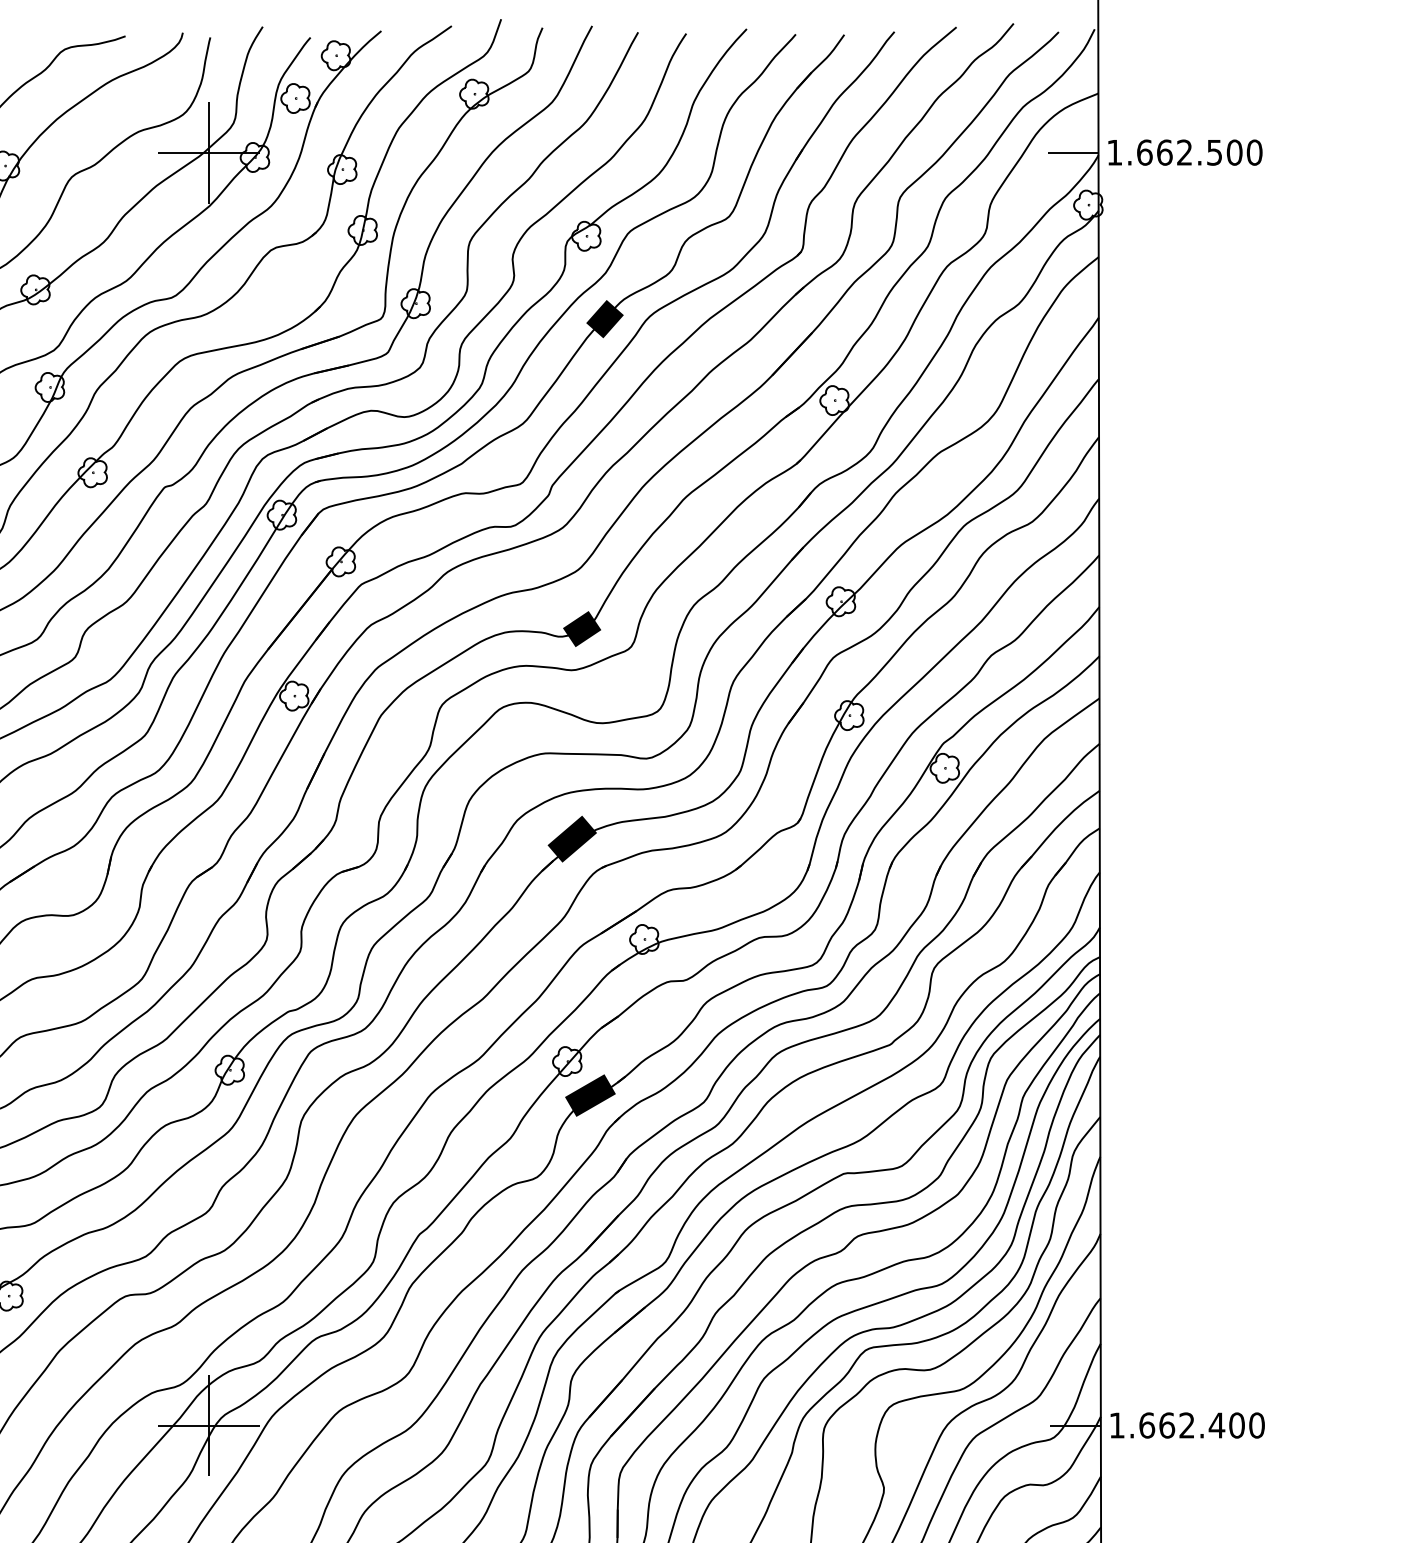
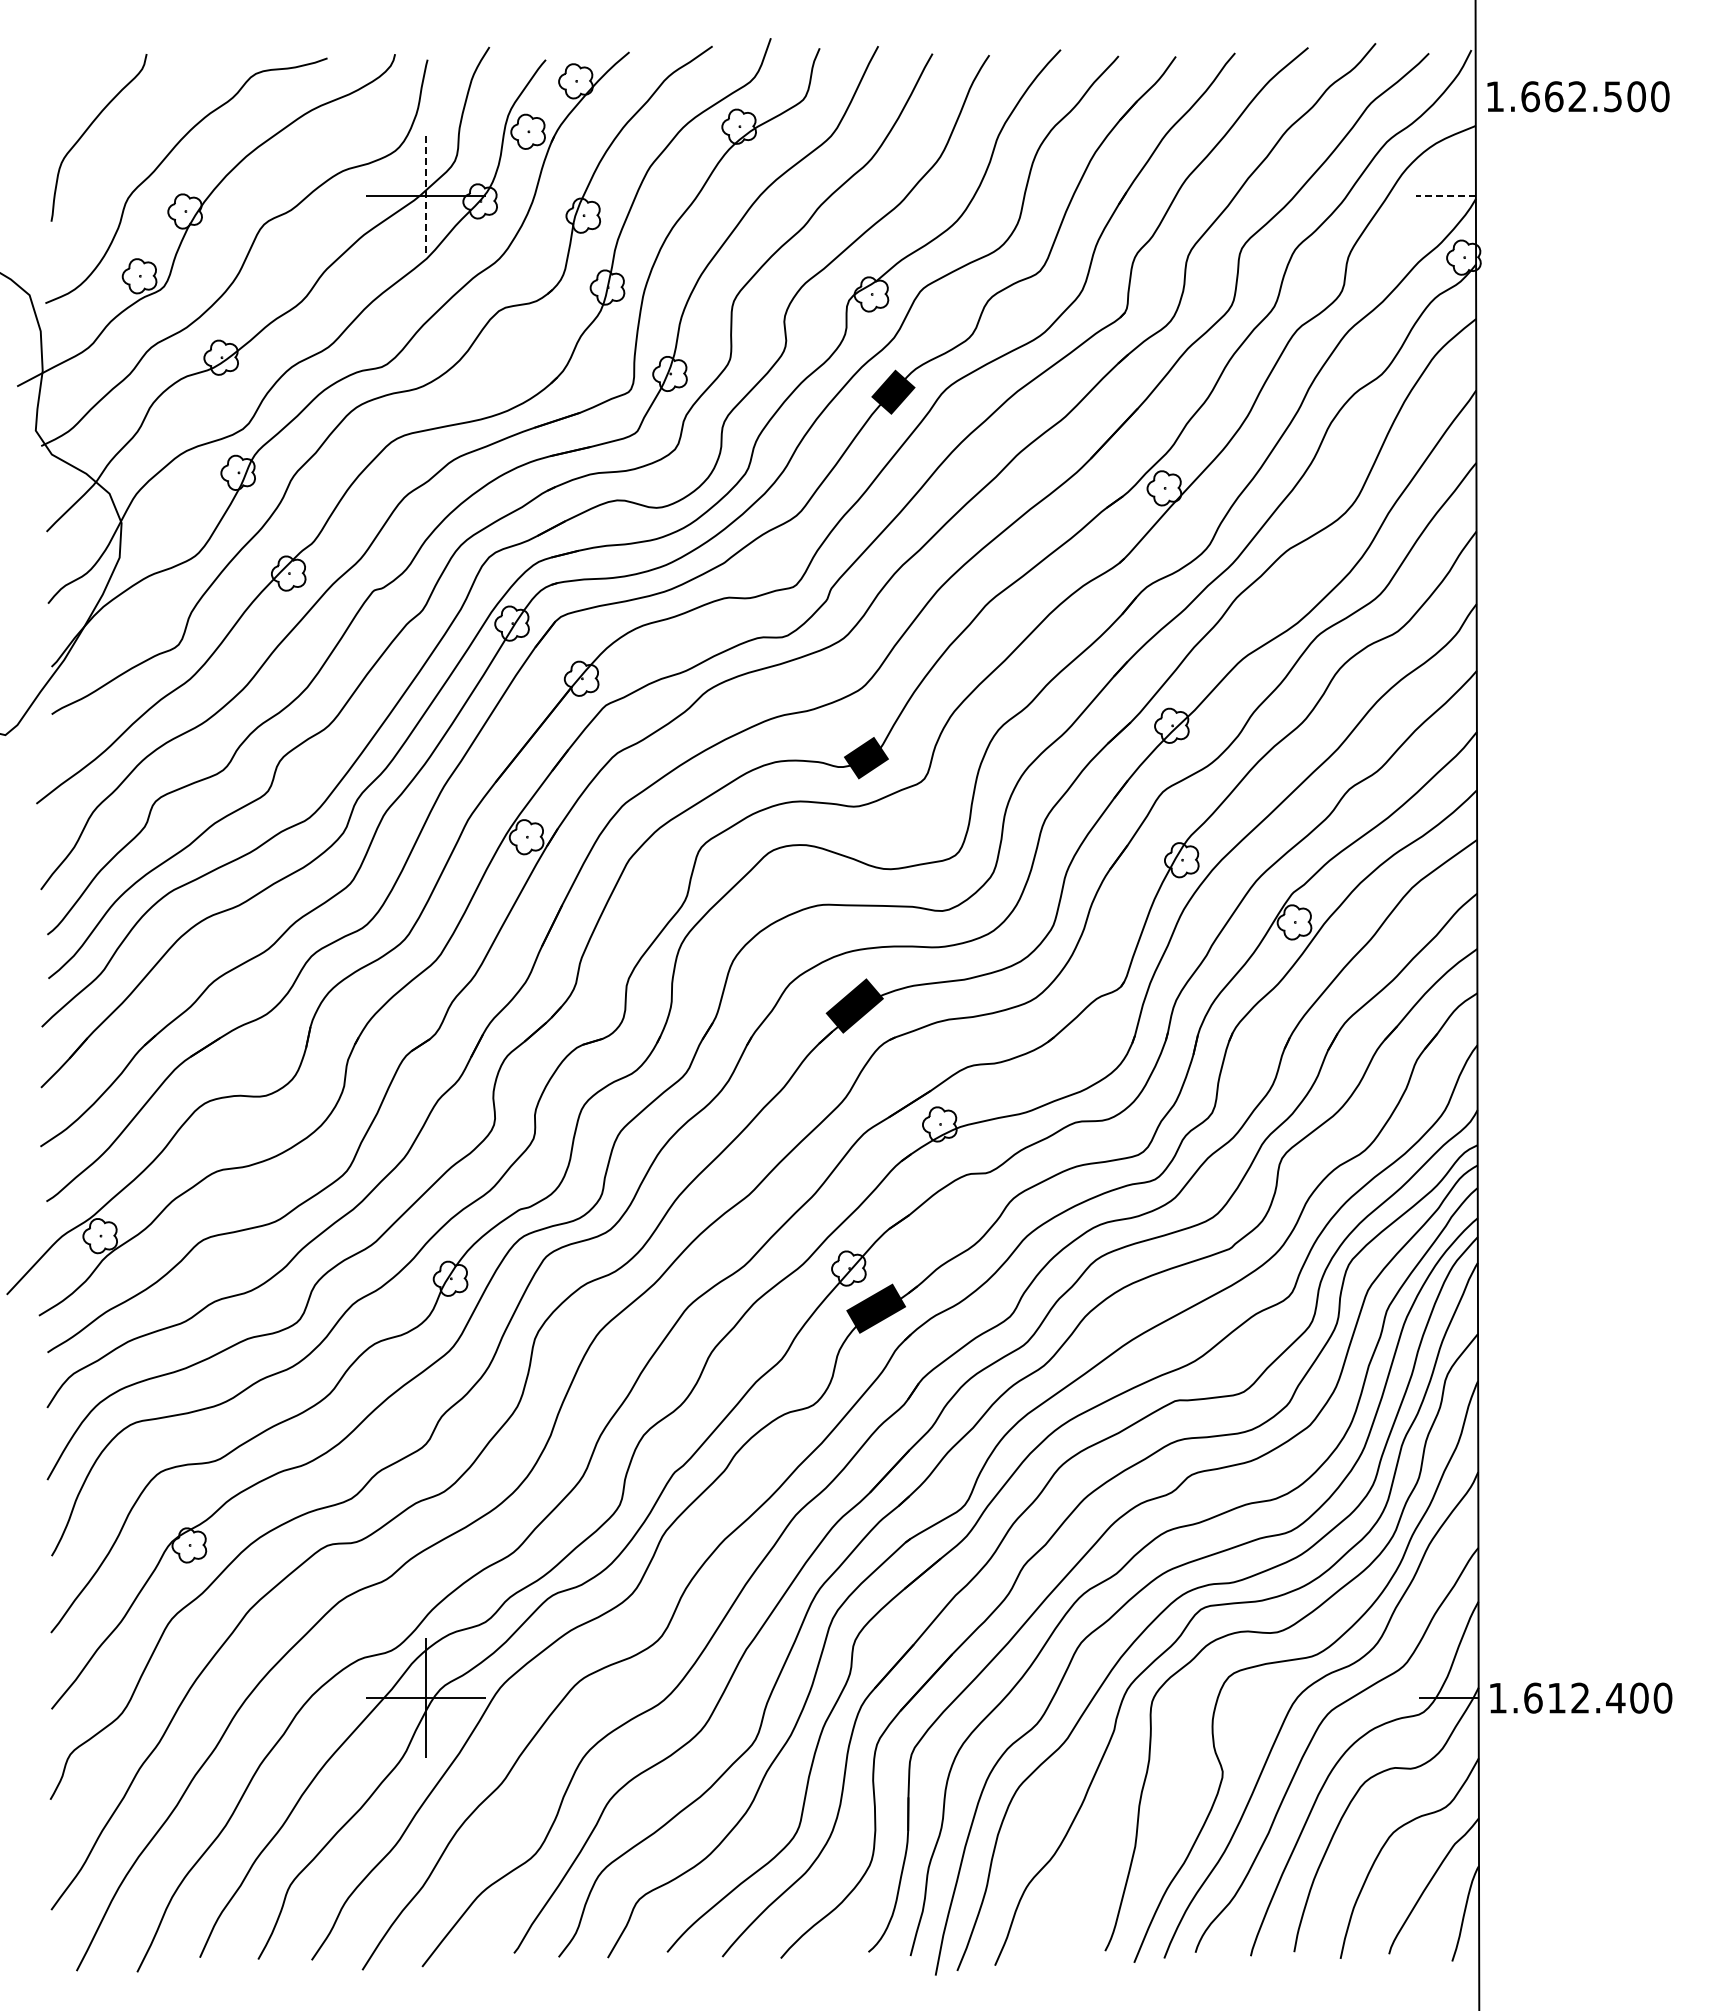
line: (1072, 152) -> (1445, 195), solid -> dashed
text: (1185, 152) -> (1578, 96), moved
line: (208, 153) -> (425, 196), solid -> dashed
text: (1166, 1424) -> (1556, 1697), 1.662.400 -> 1.612.400

